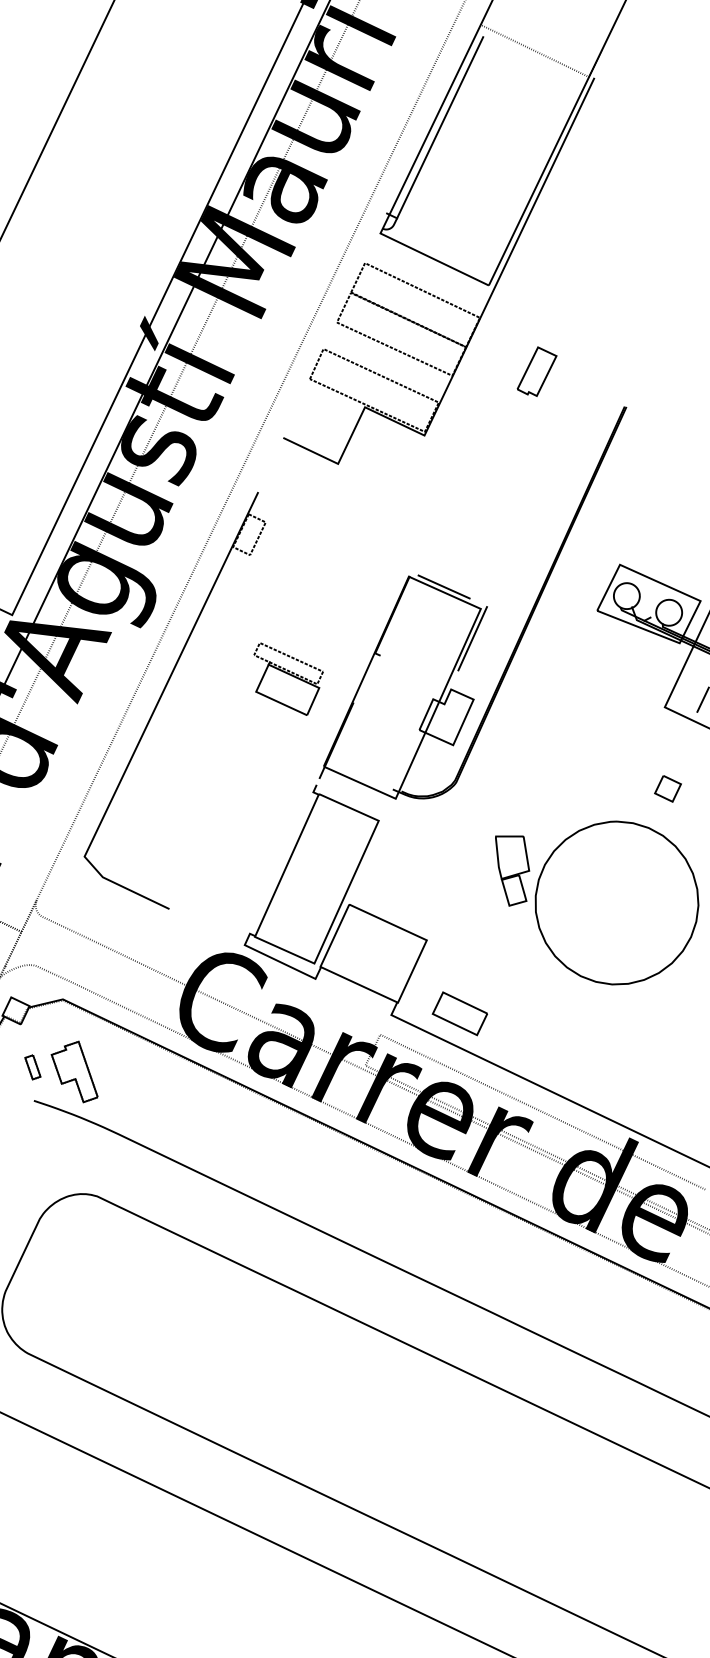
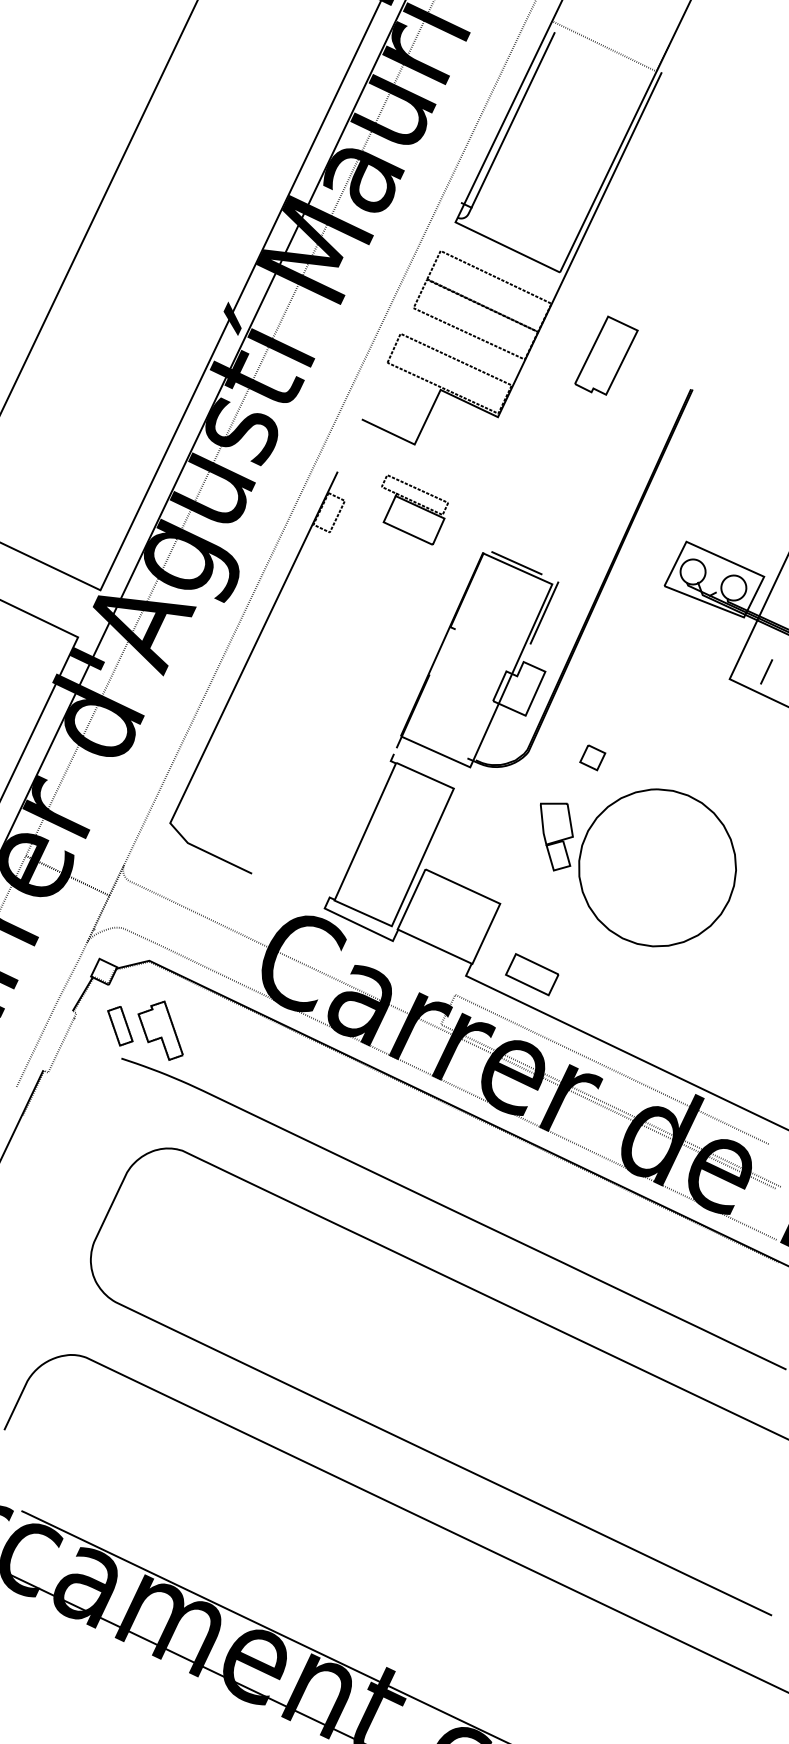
part: (537, 371) -> (606, 355), size x1.67
part: (288, 678) -> (414, 509), moved
part: (667, 788) -> (592, 757), moved
part: (597, 902) -> (638, 867), moved
part: (32, 1067) -> (120, 1026), size x1.67

